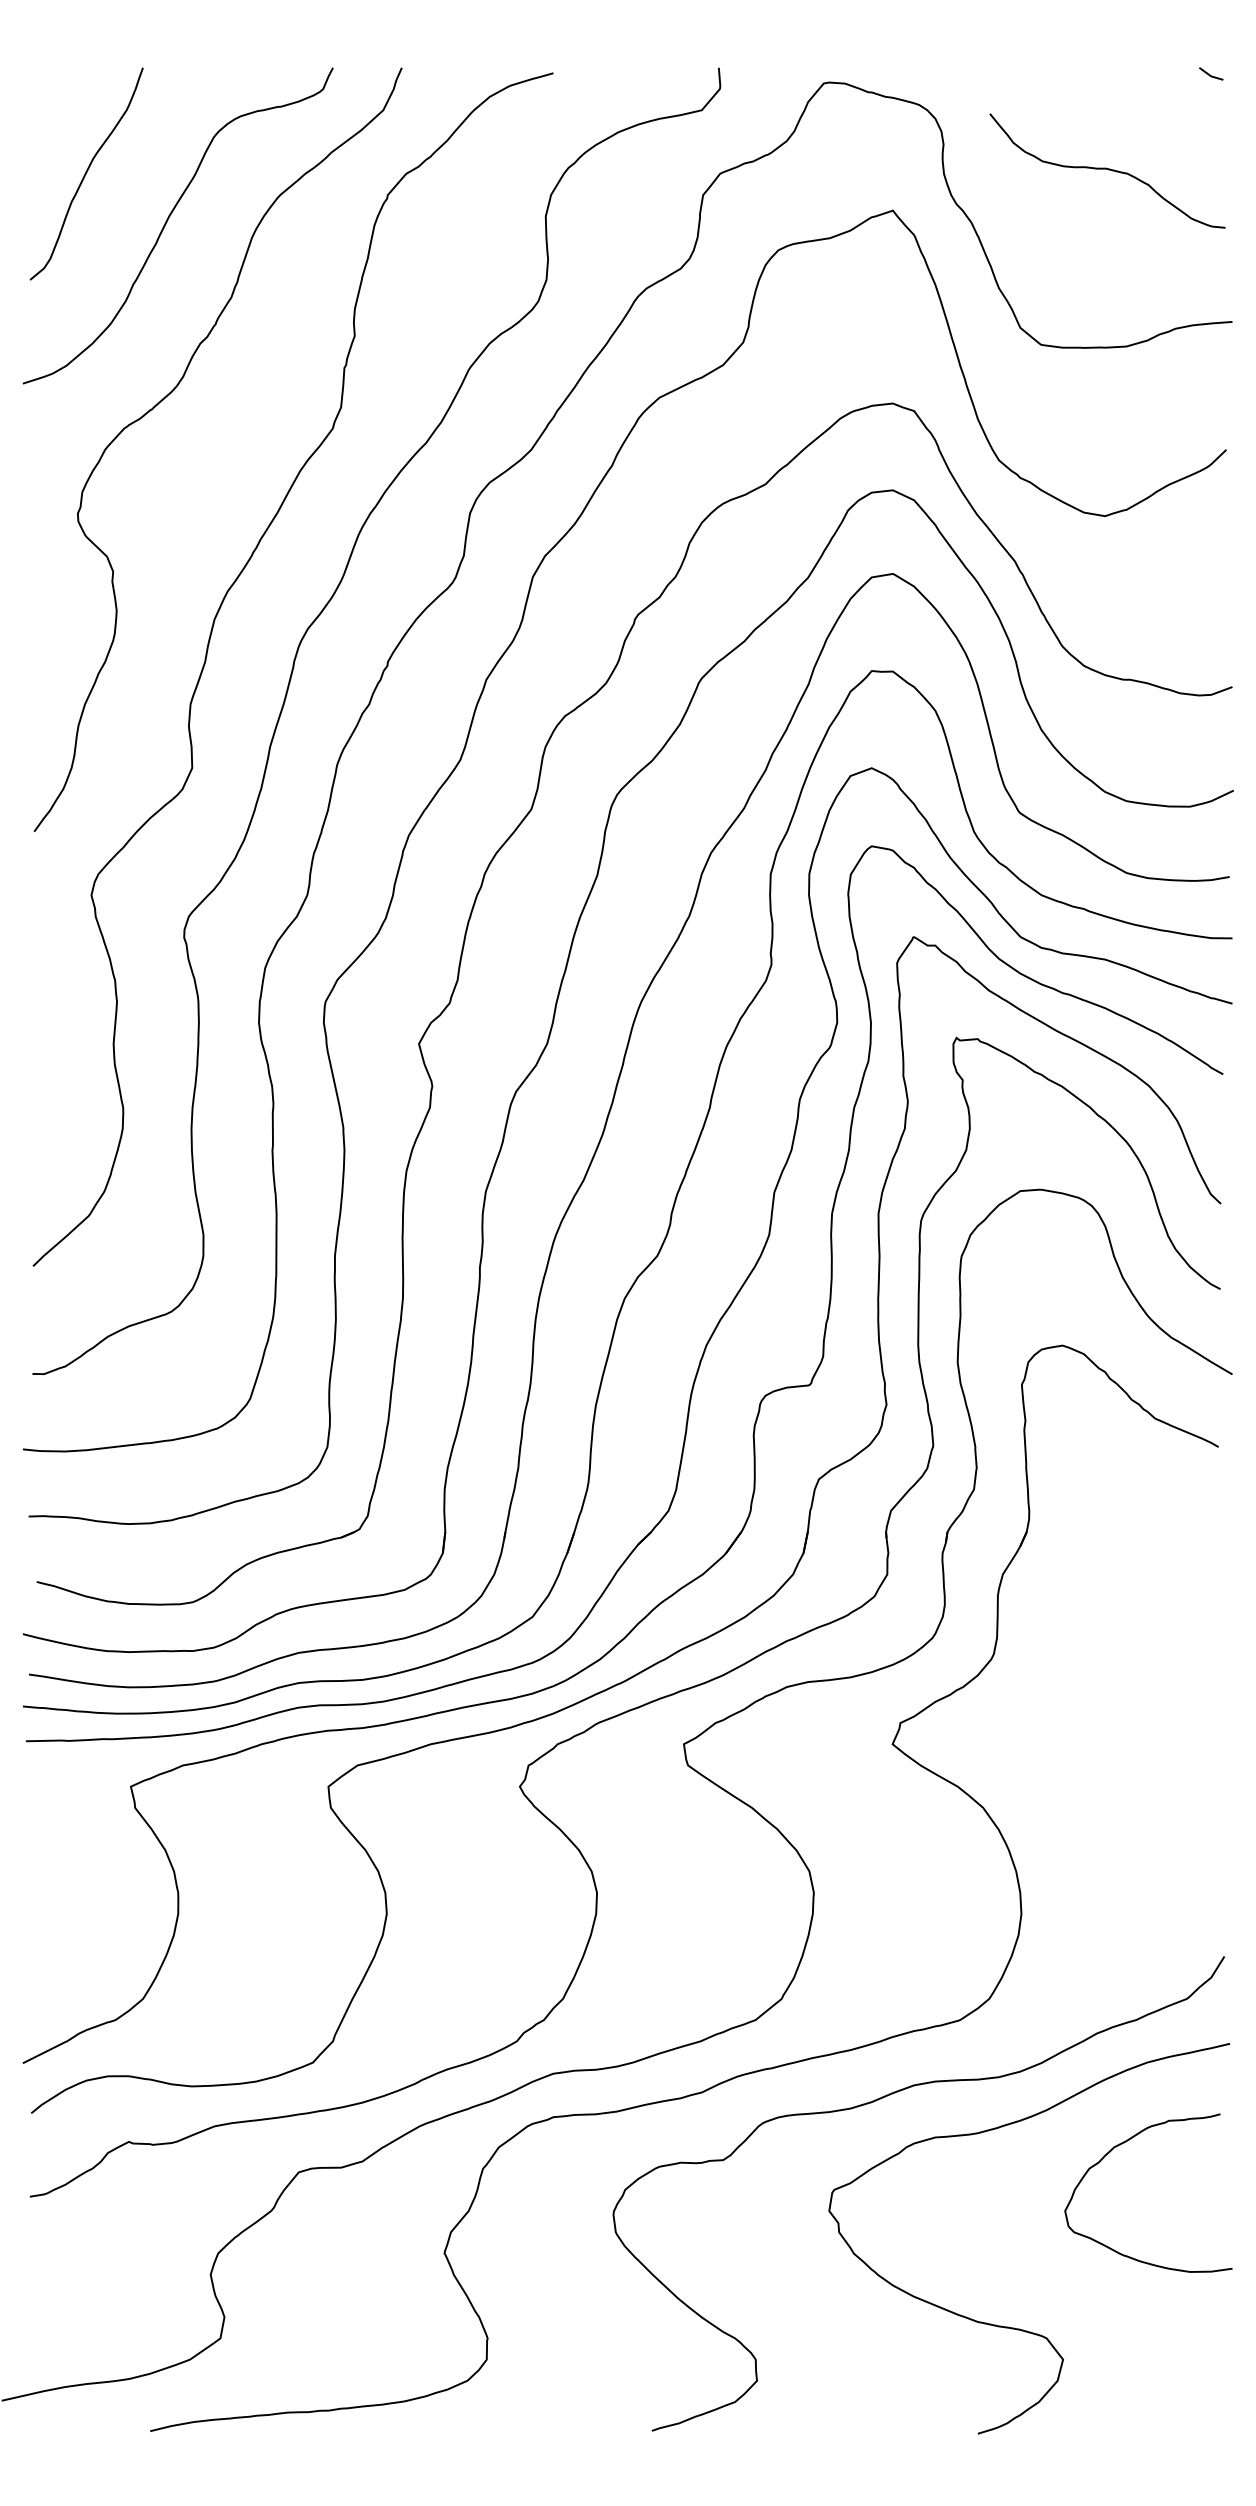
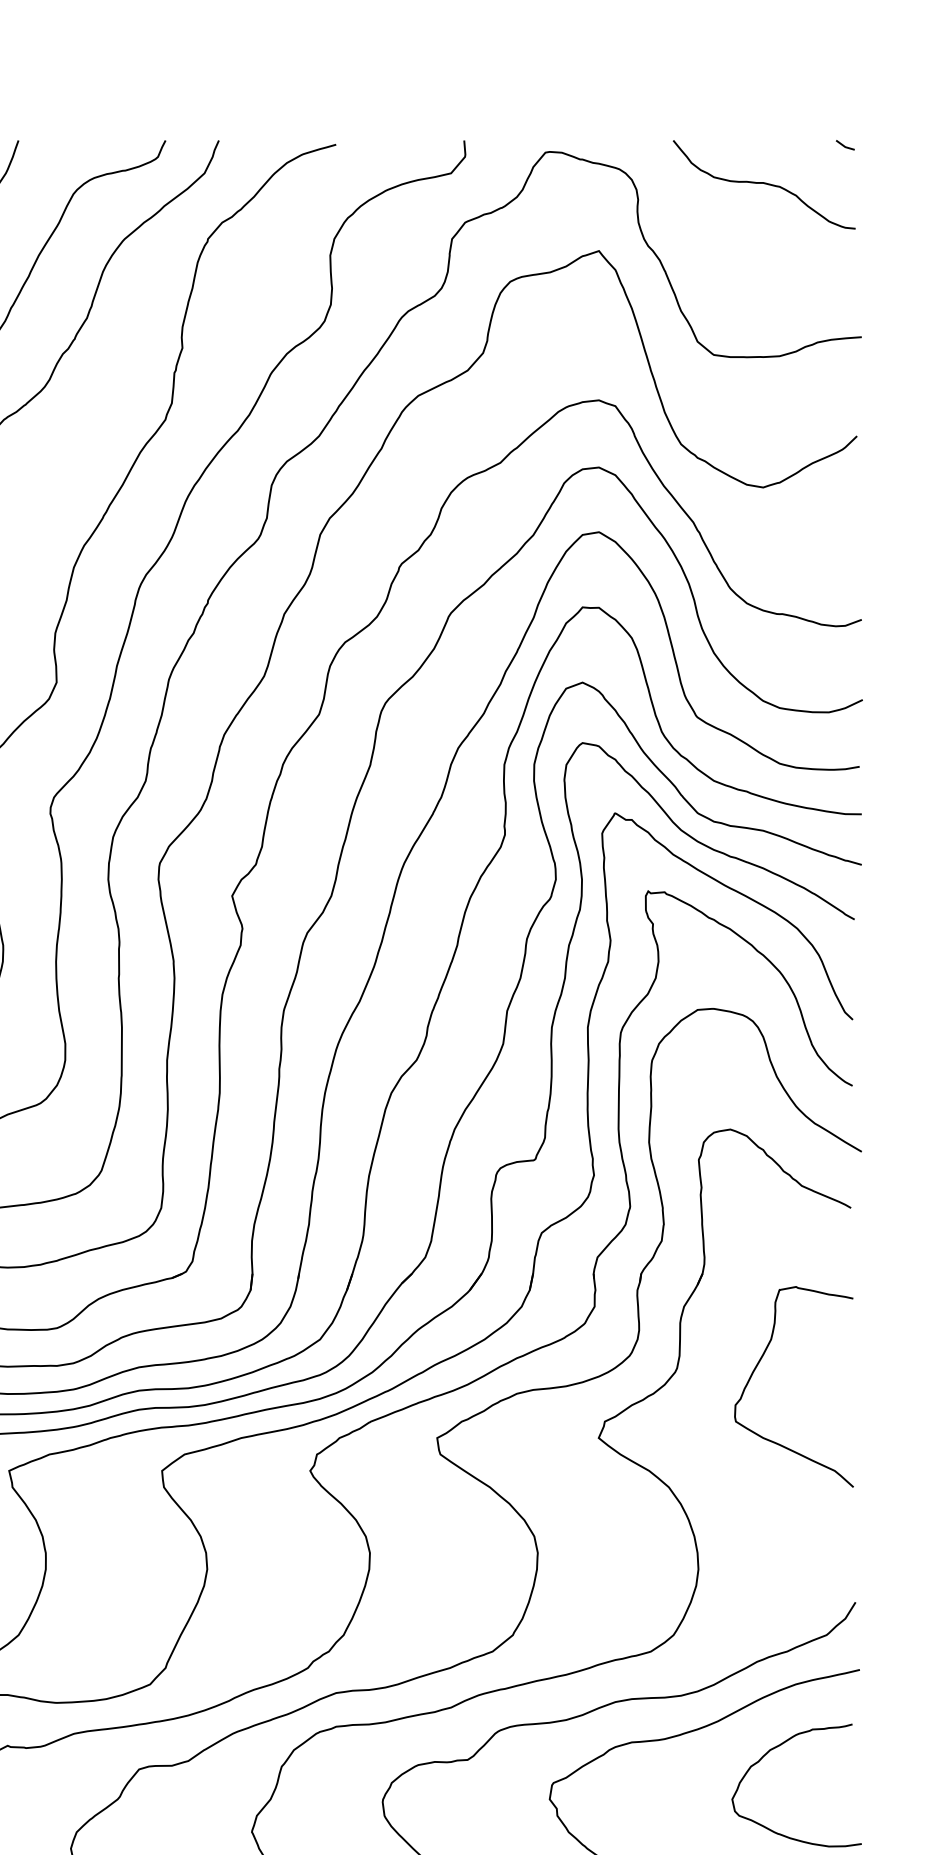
curve: (1107, 169) -> (764, 183), moved
curve: (1098, 1650) -> (758, 1365), added

